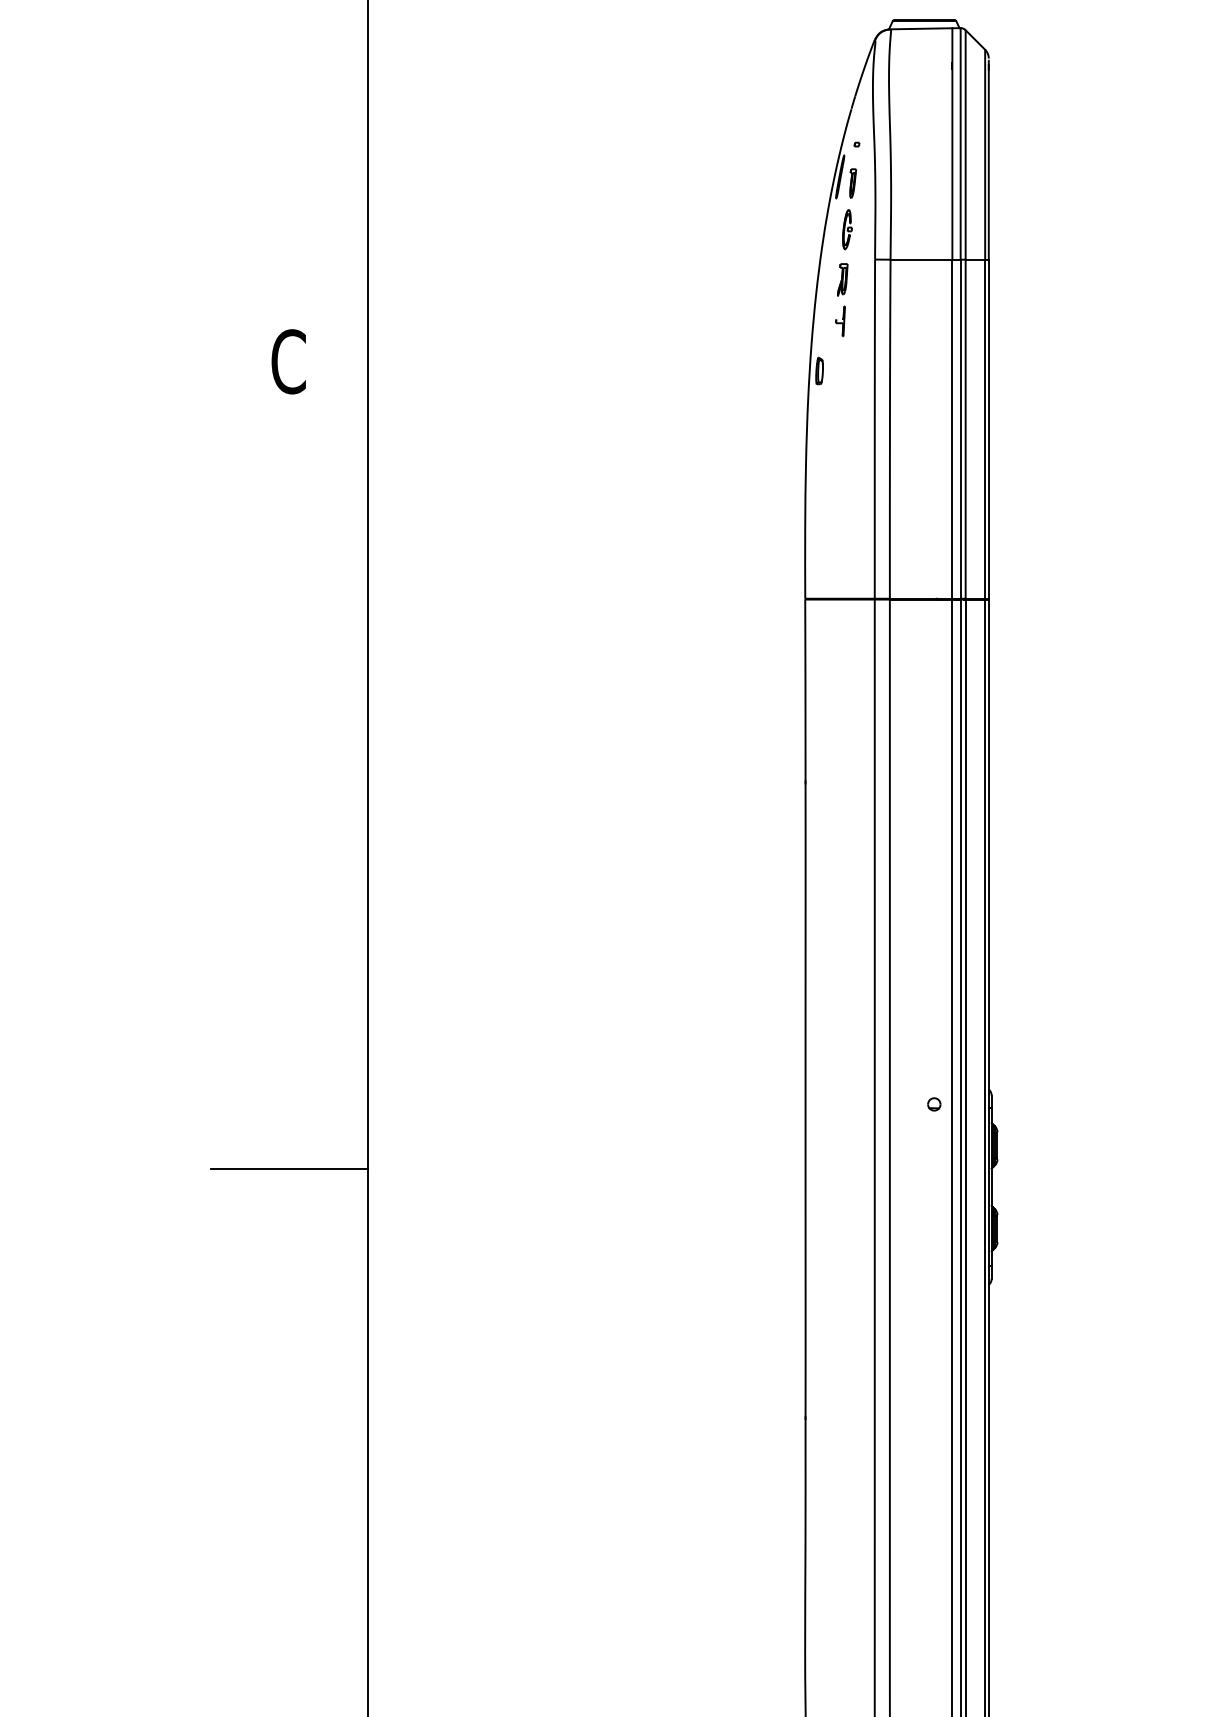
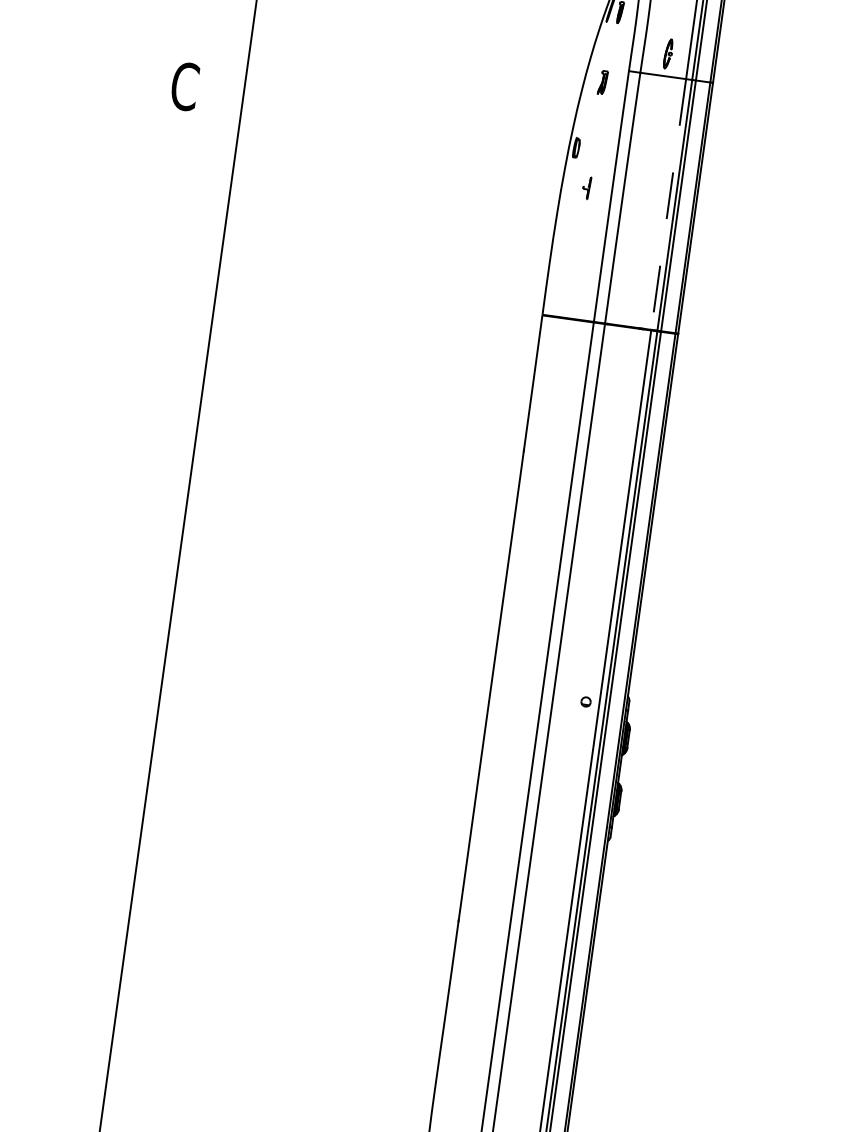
part: (847, 229) -> (668, 53), moved
part: (840, 321) -> (586, 188), moved
line: (952, 429) -> (668, 204), solid -> dashed
line: (289, 1169) -> (102, 683), removed

